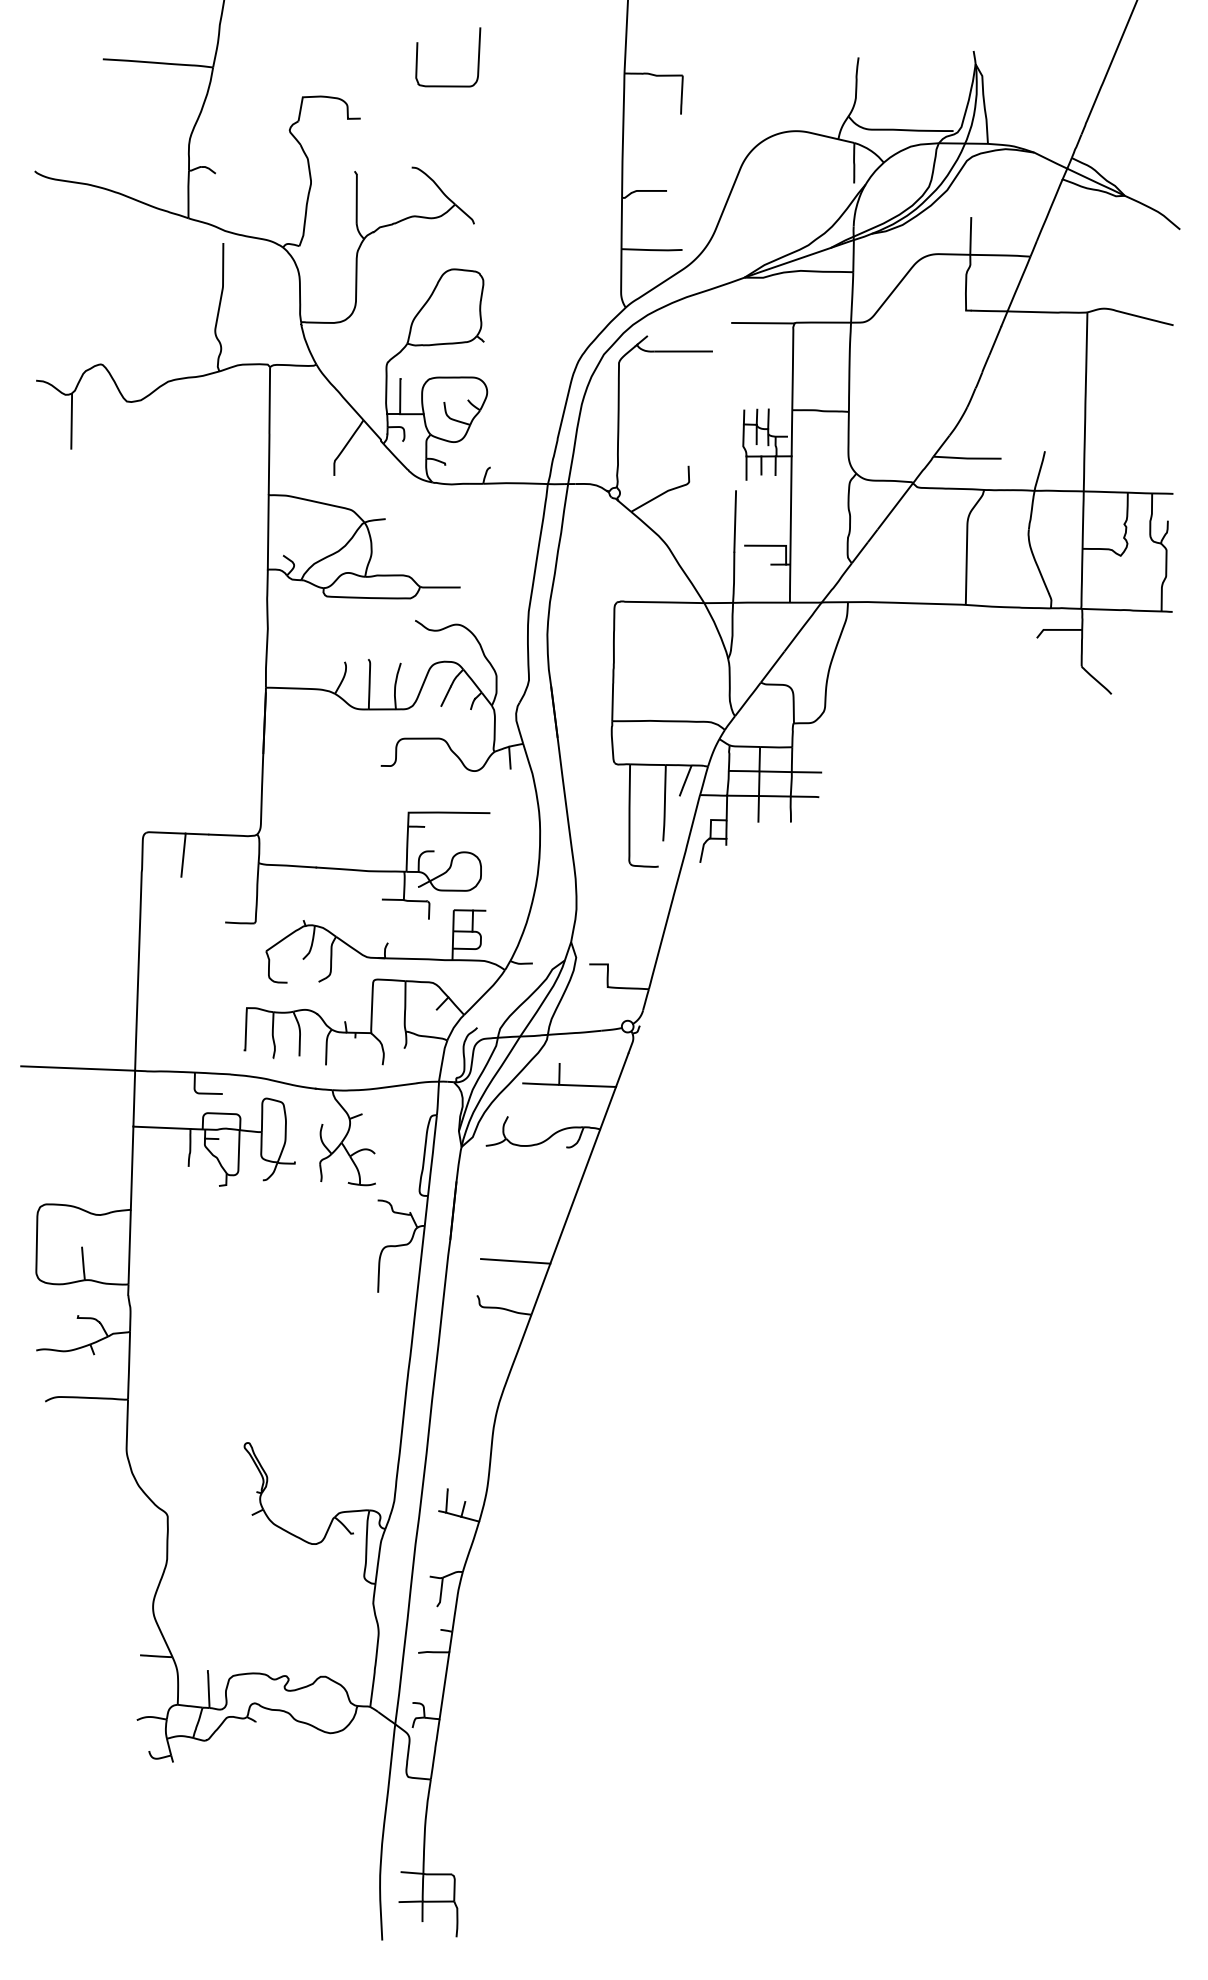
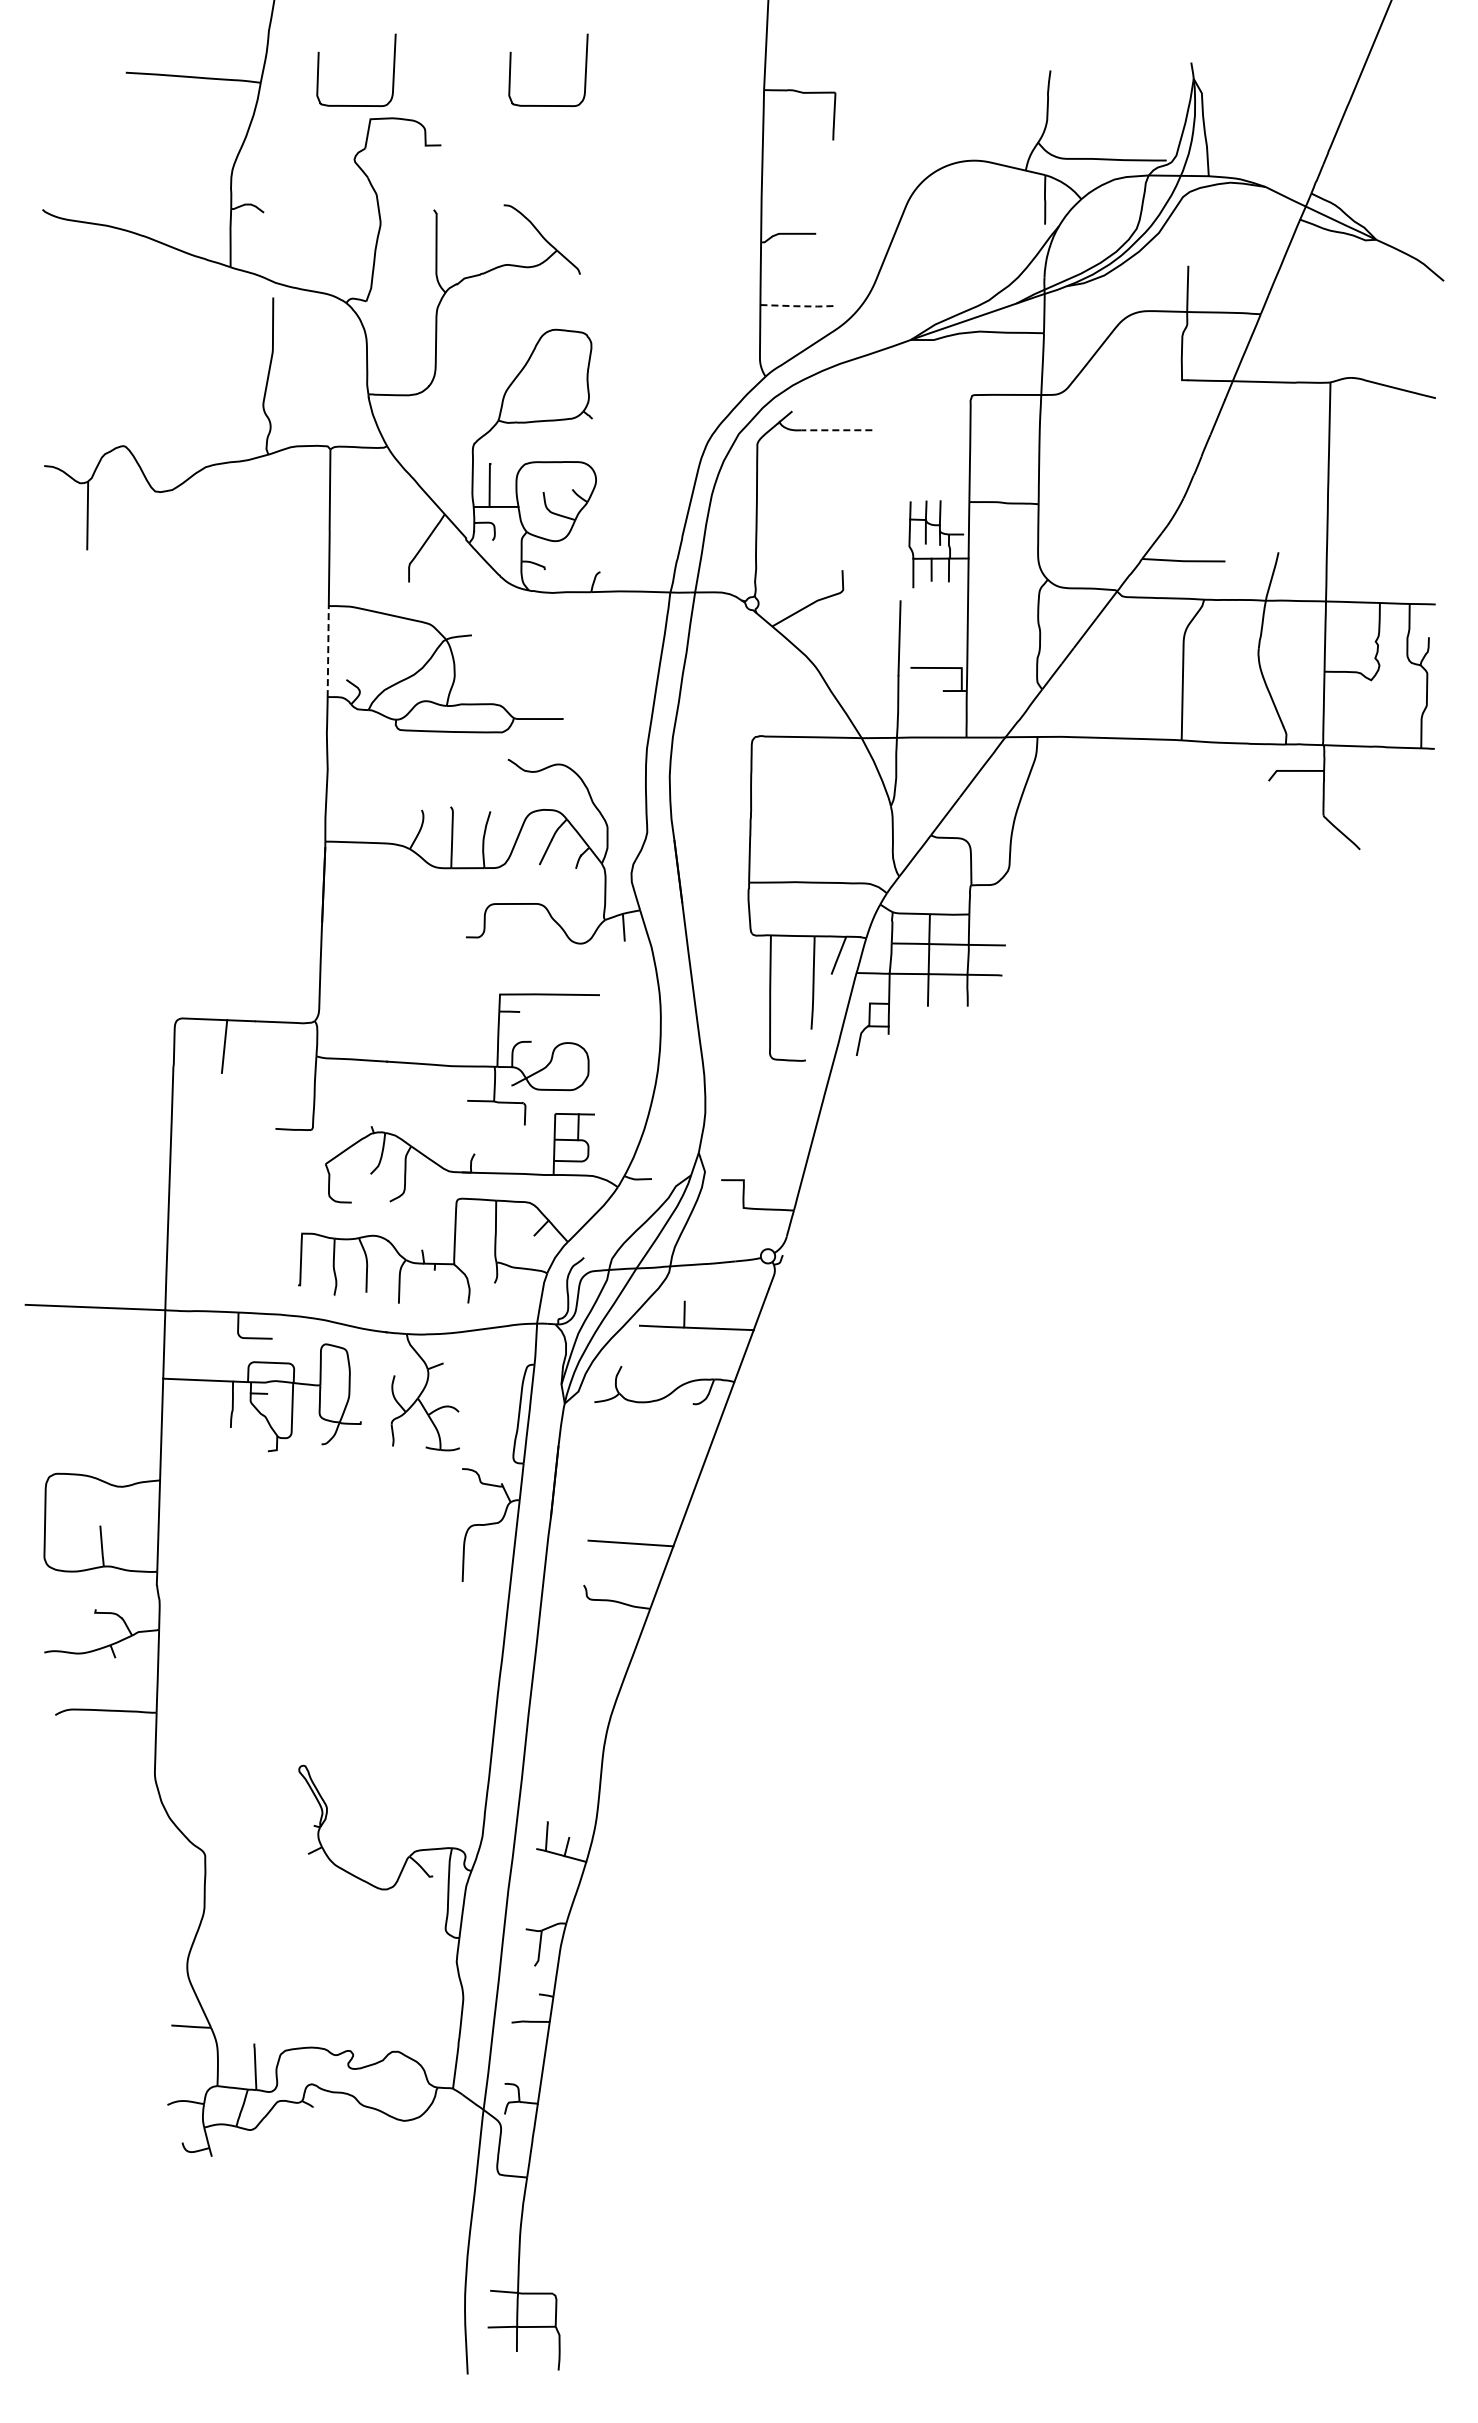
curve: (291, 86) -> (356, 105), added
line: (651, 250) -> (797, 306), solid -> dashed
line: (762, 323) -> (933, 395), removed
line: (682, 351) -> (835, 430), solid -> dashed
line: (268, 532) -> (328, 651), solid -> dashed

